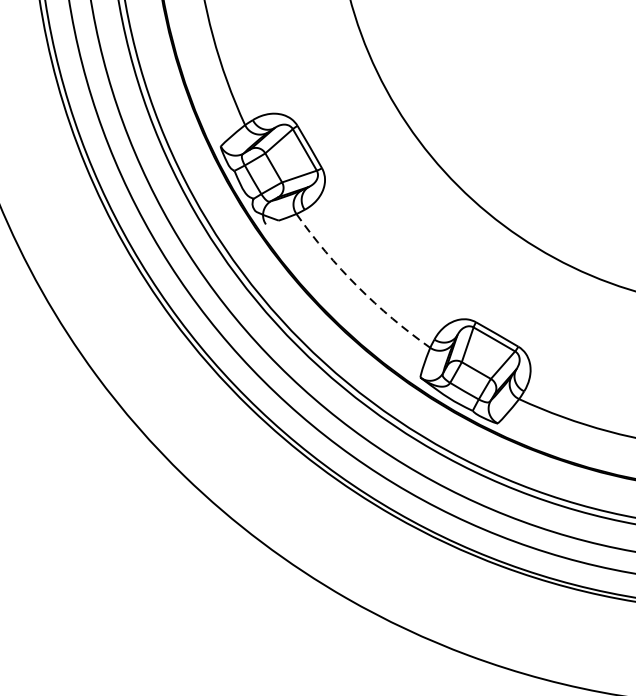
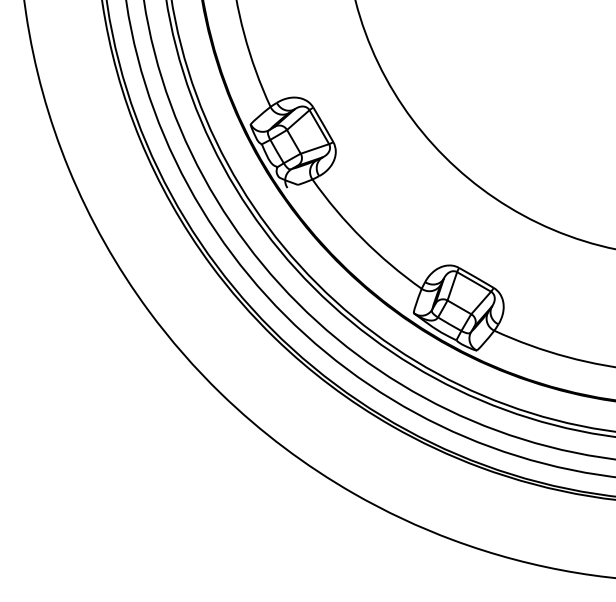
arc: (357, 286) -> (362, 238), dashed -> solid

